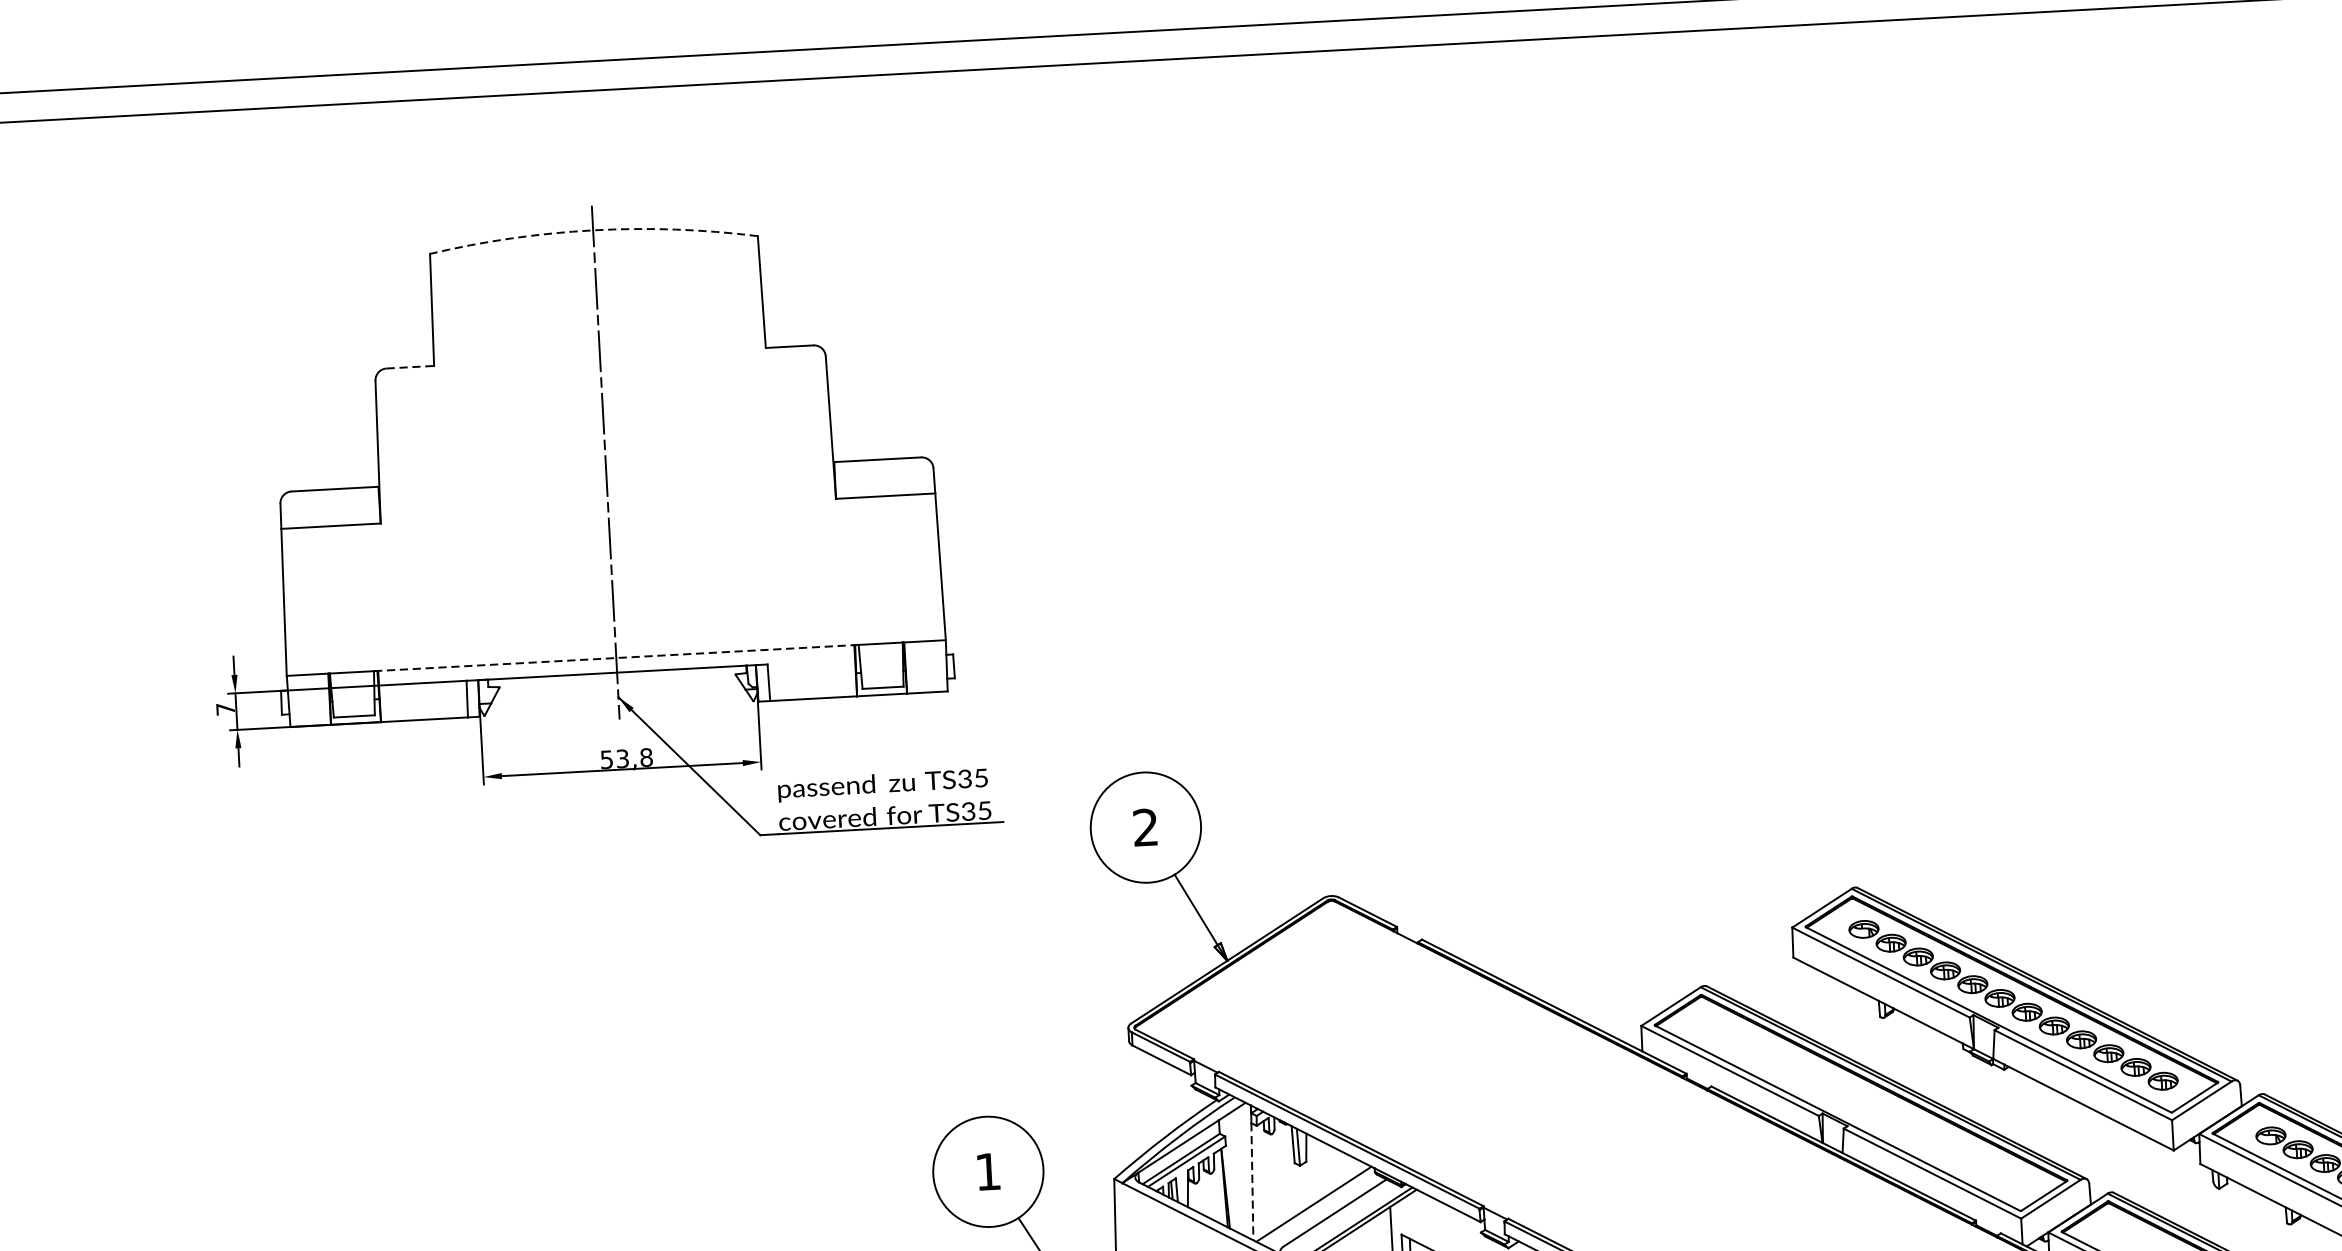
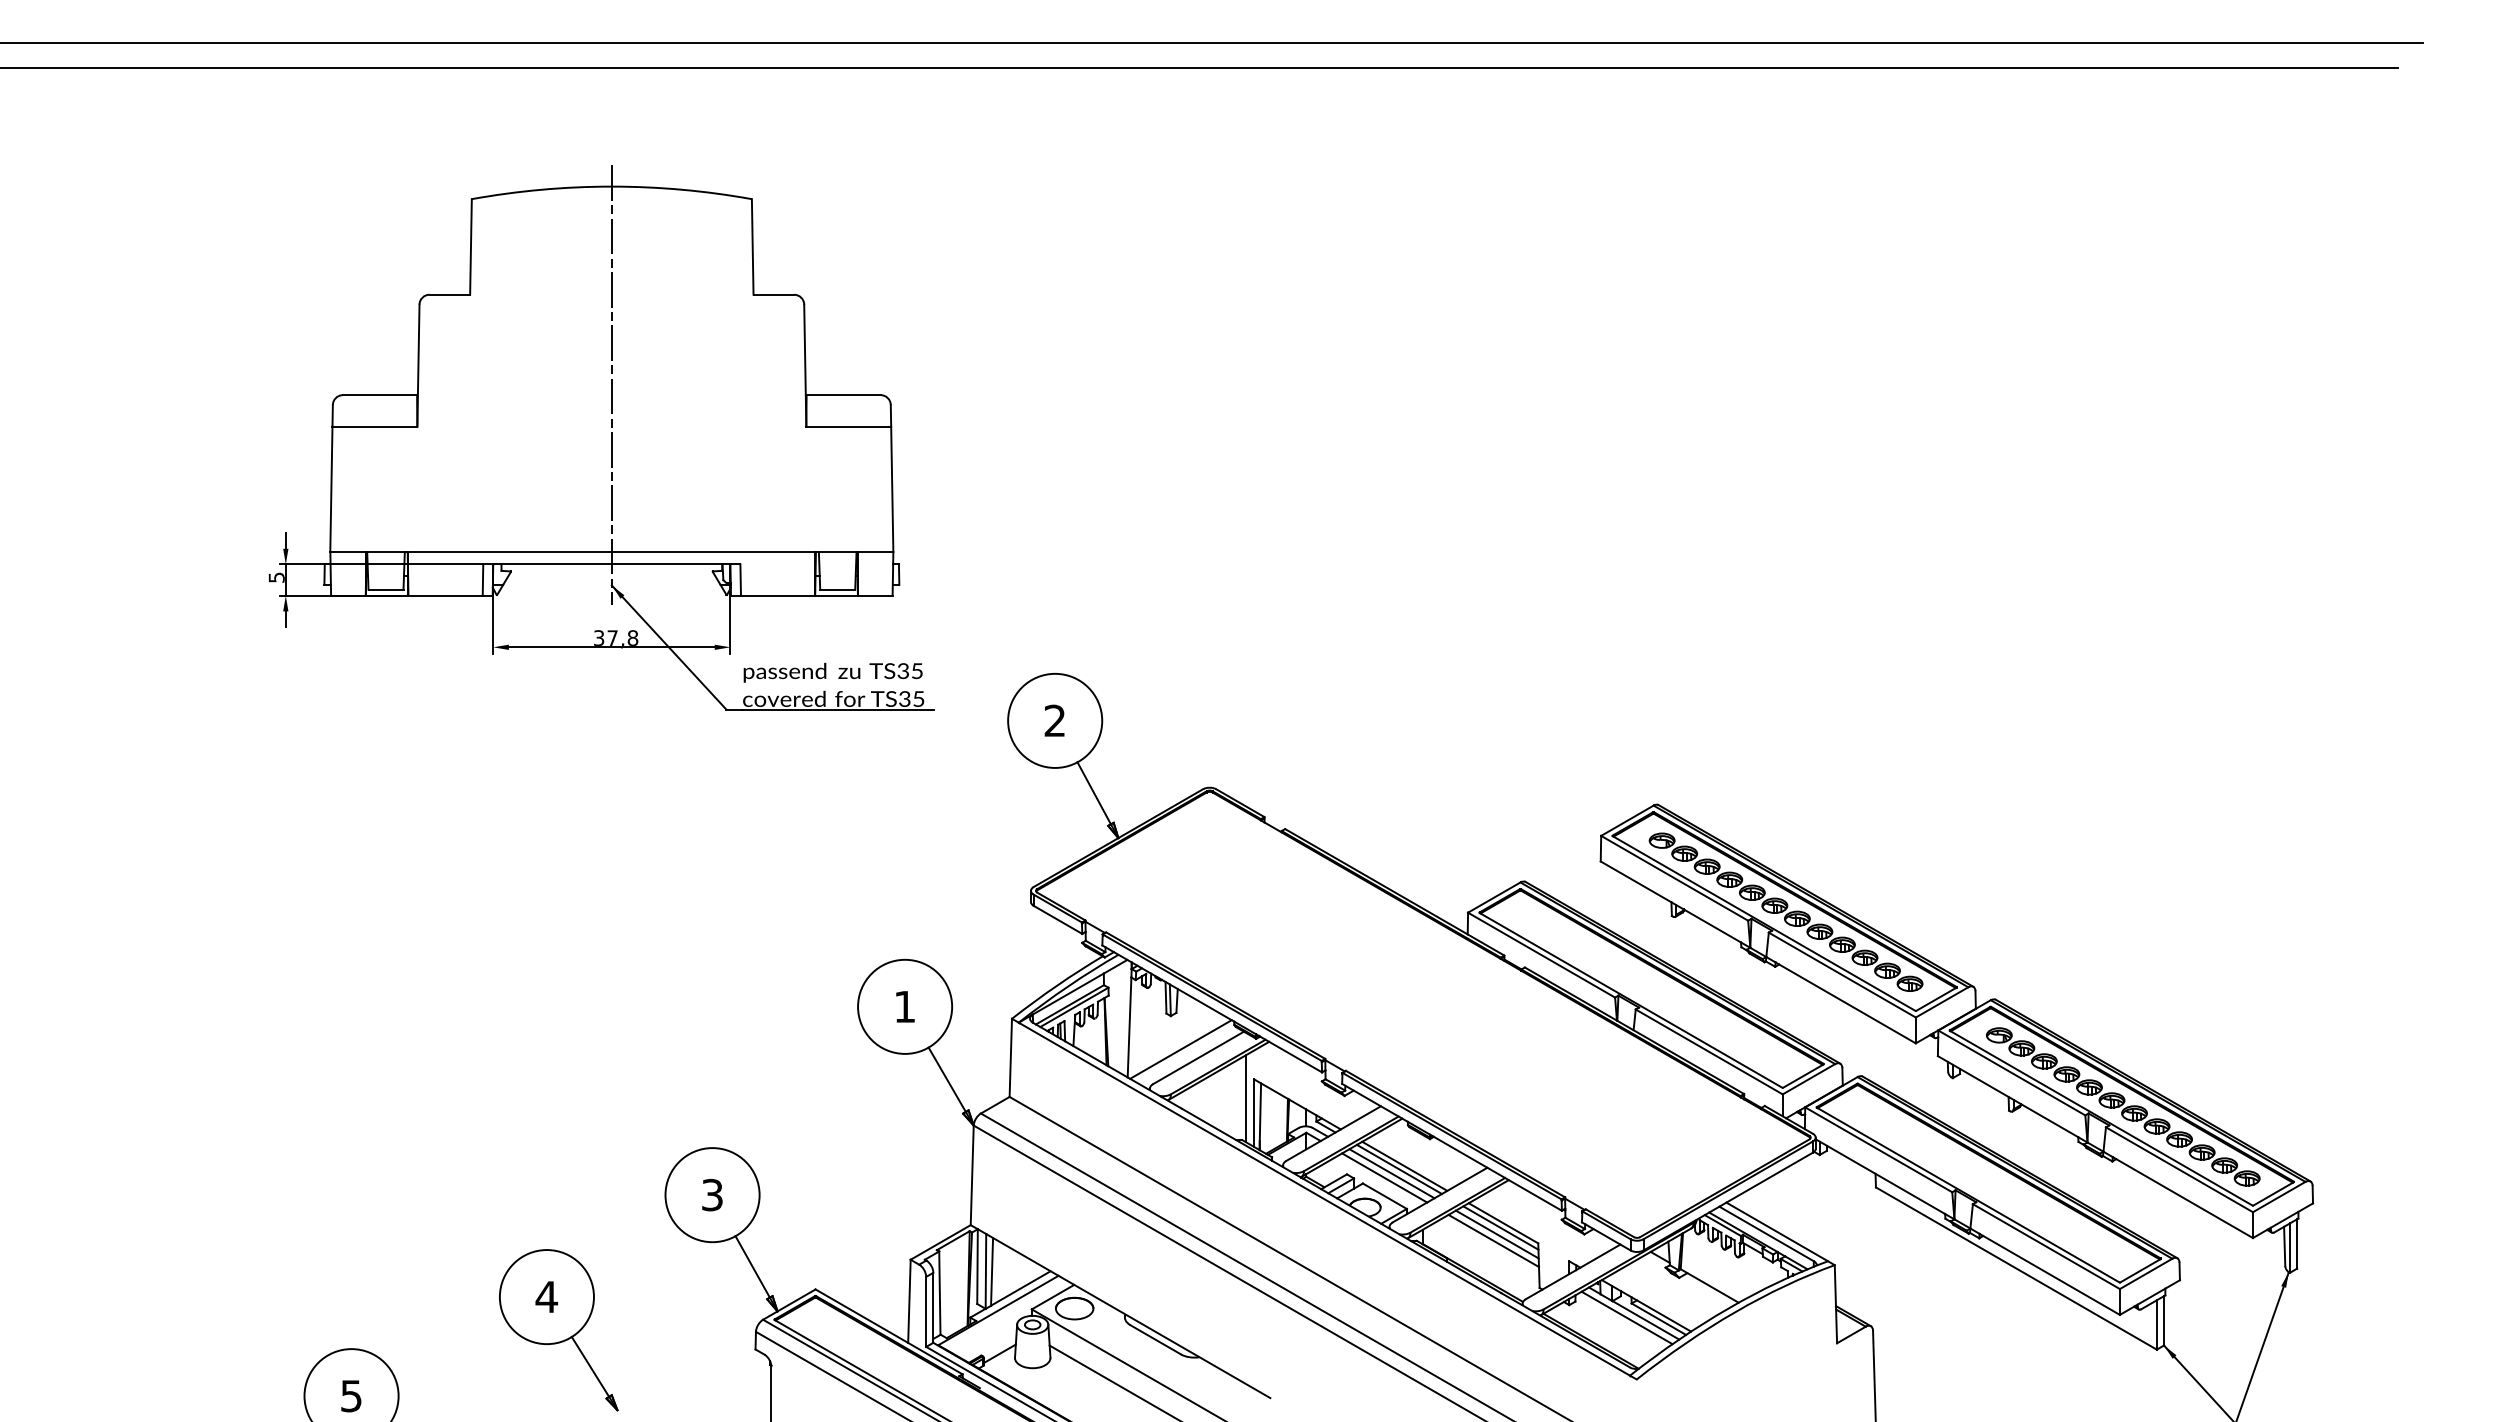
arc: (592, 230) -> (611, 186), dashed -> solid
line: (411, 366) -> (450, 294), dashed -> solid
line: (615, 658) -> (611, 552), dashed -> solid
text: (225, 709) -> (276, 577), 7 -> 5
text: (614, 758) -> (605, 637), 53,8 -> 37,8
line: (1252, 1181) -> (1129, 1027), dashed -> solid

